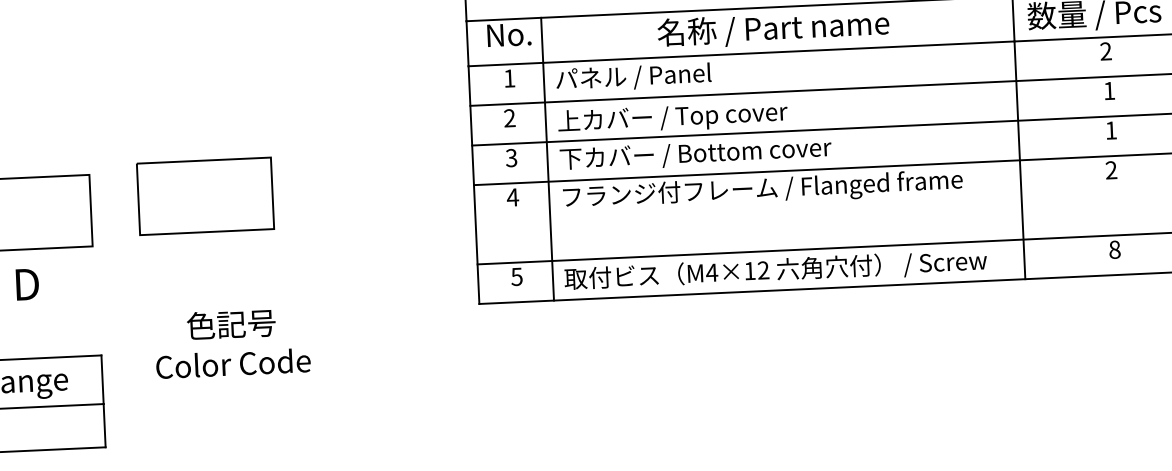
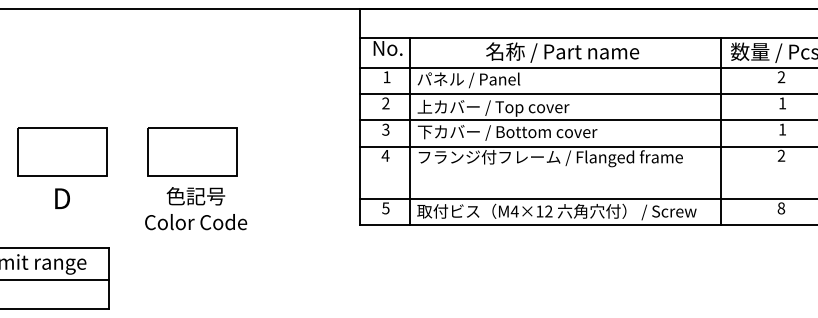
part: (205, 195) -> (192, 151), moved
text: (233, 342) -> (196, 208), moved

